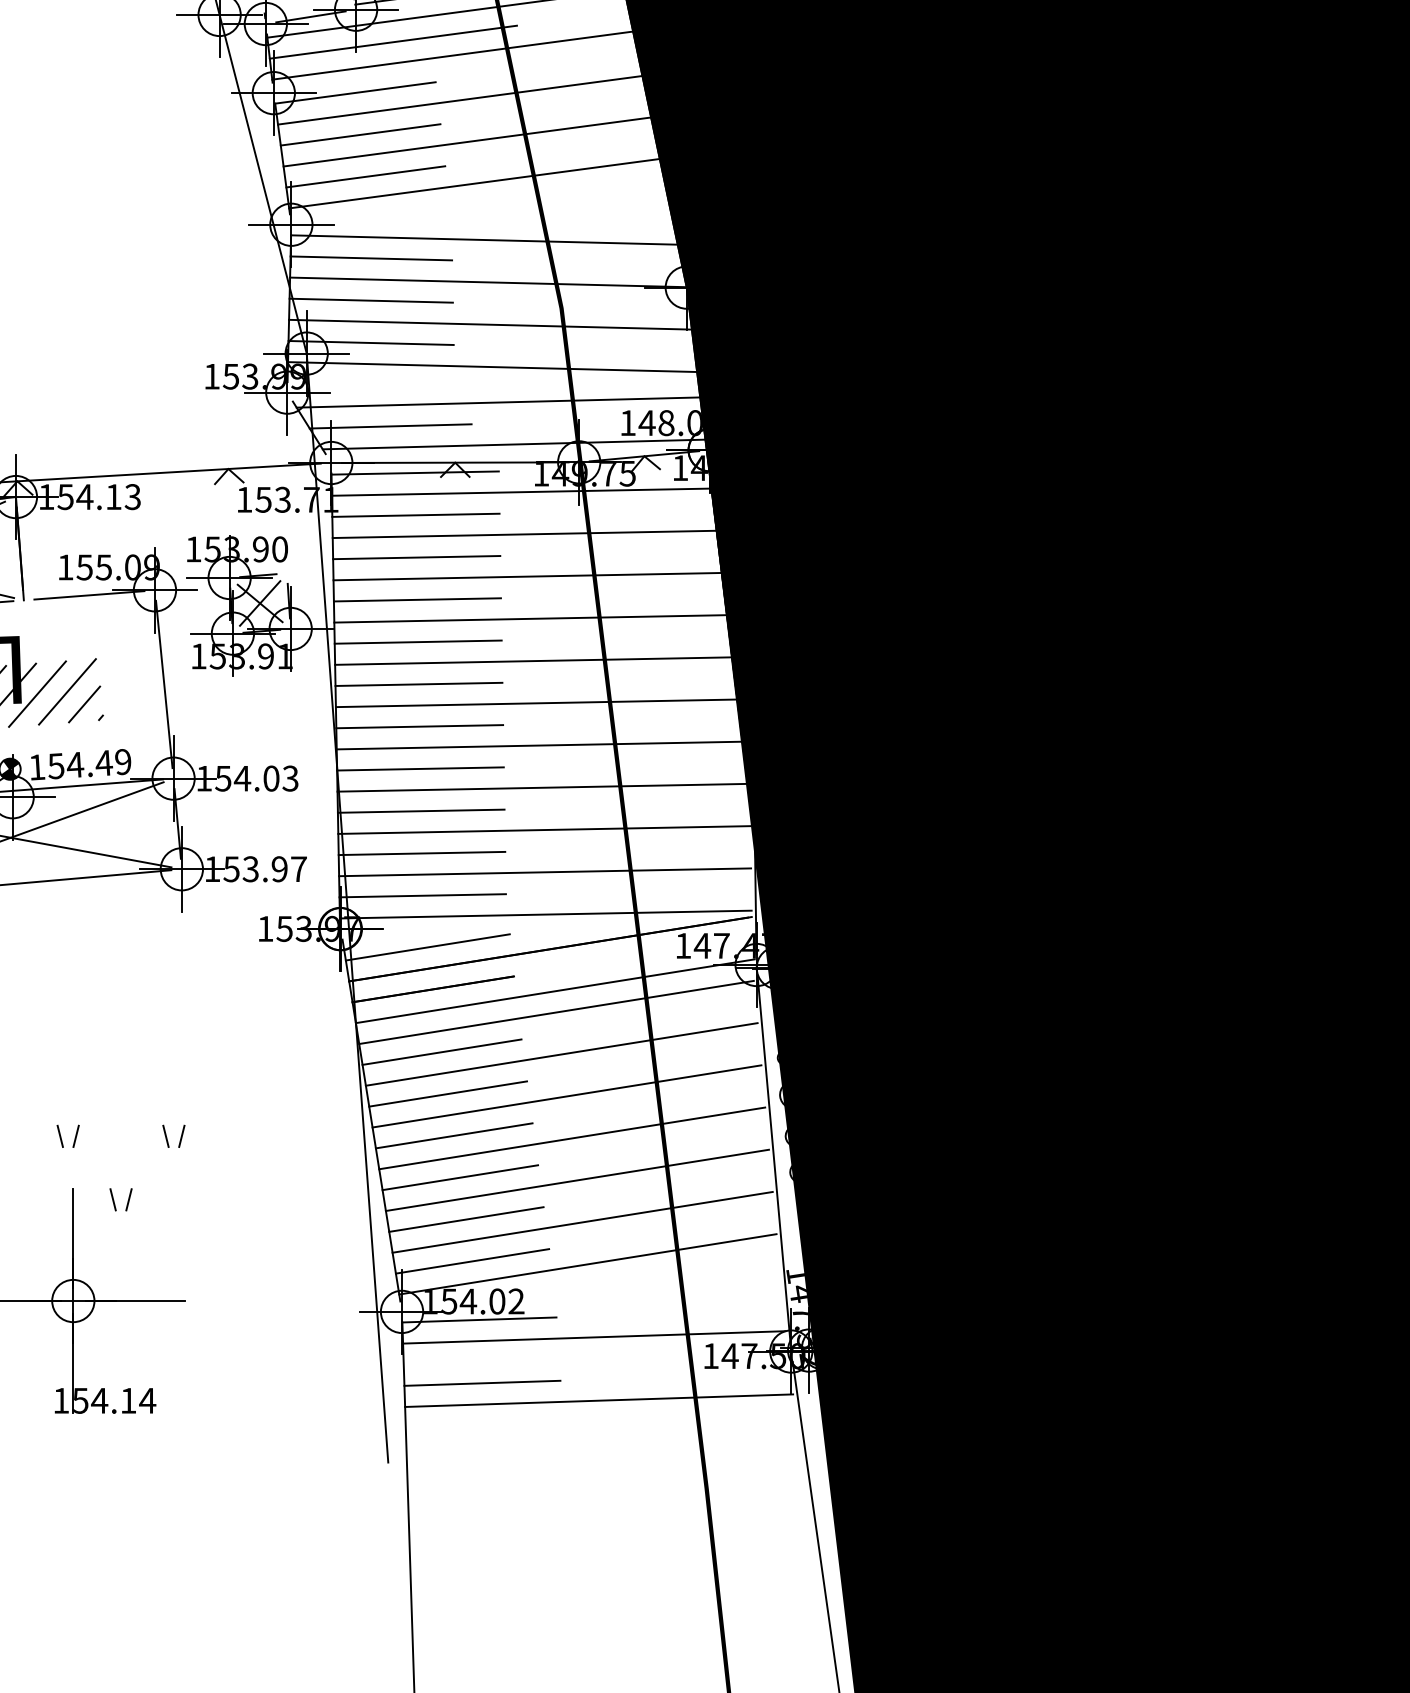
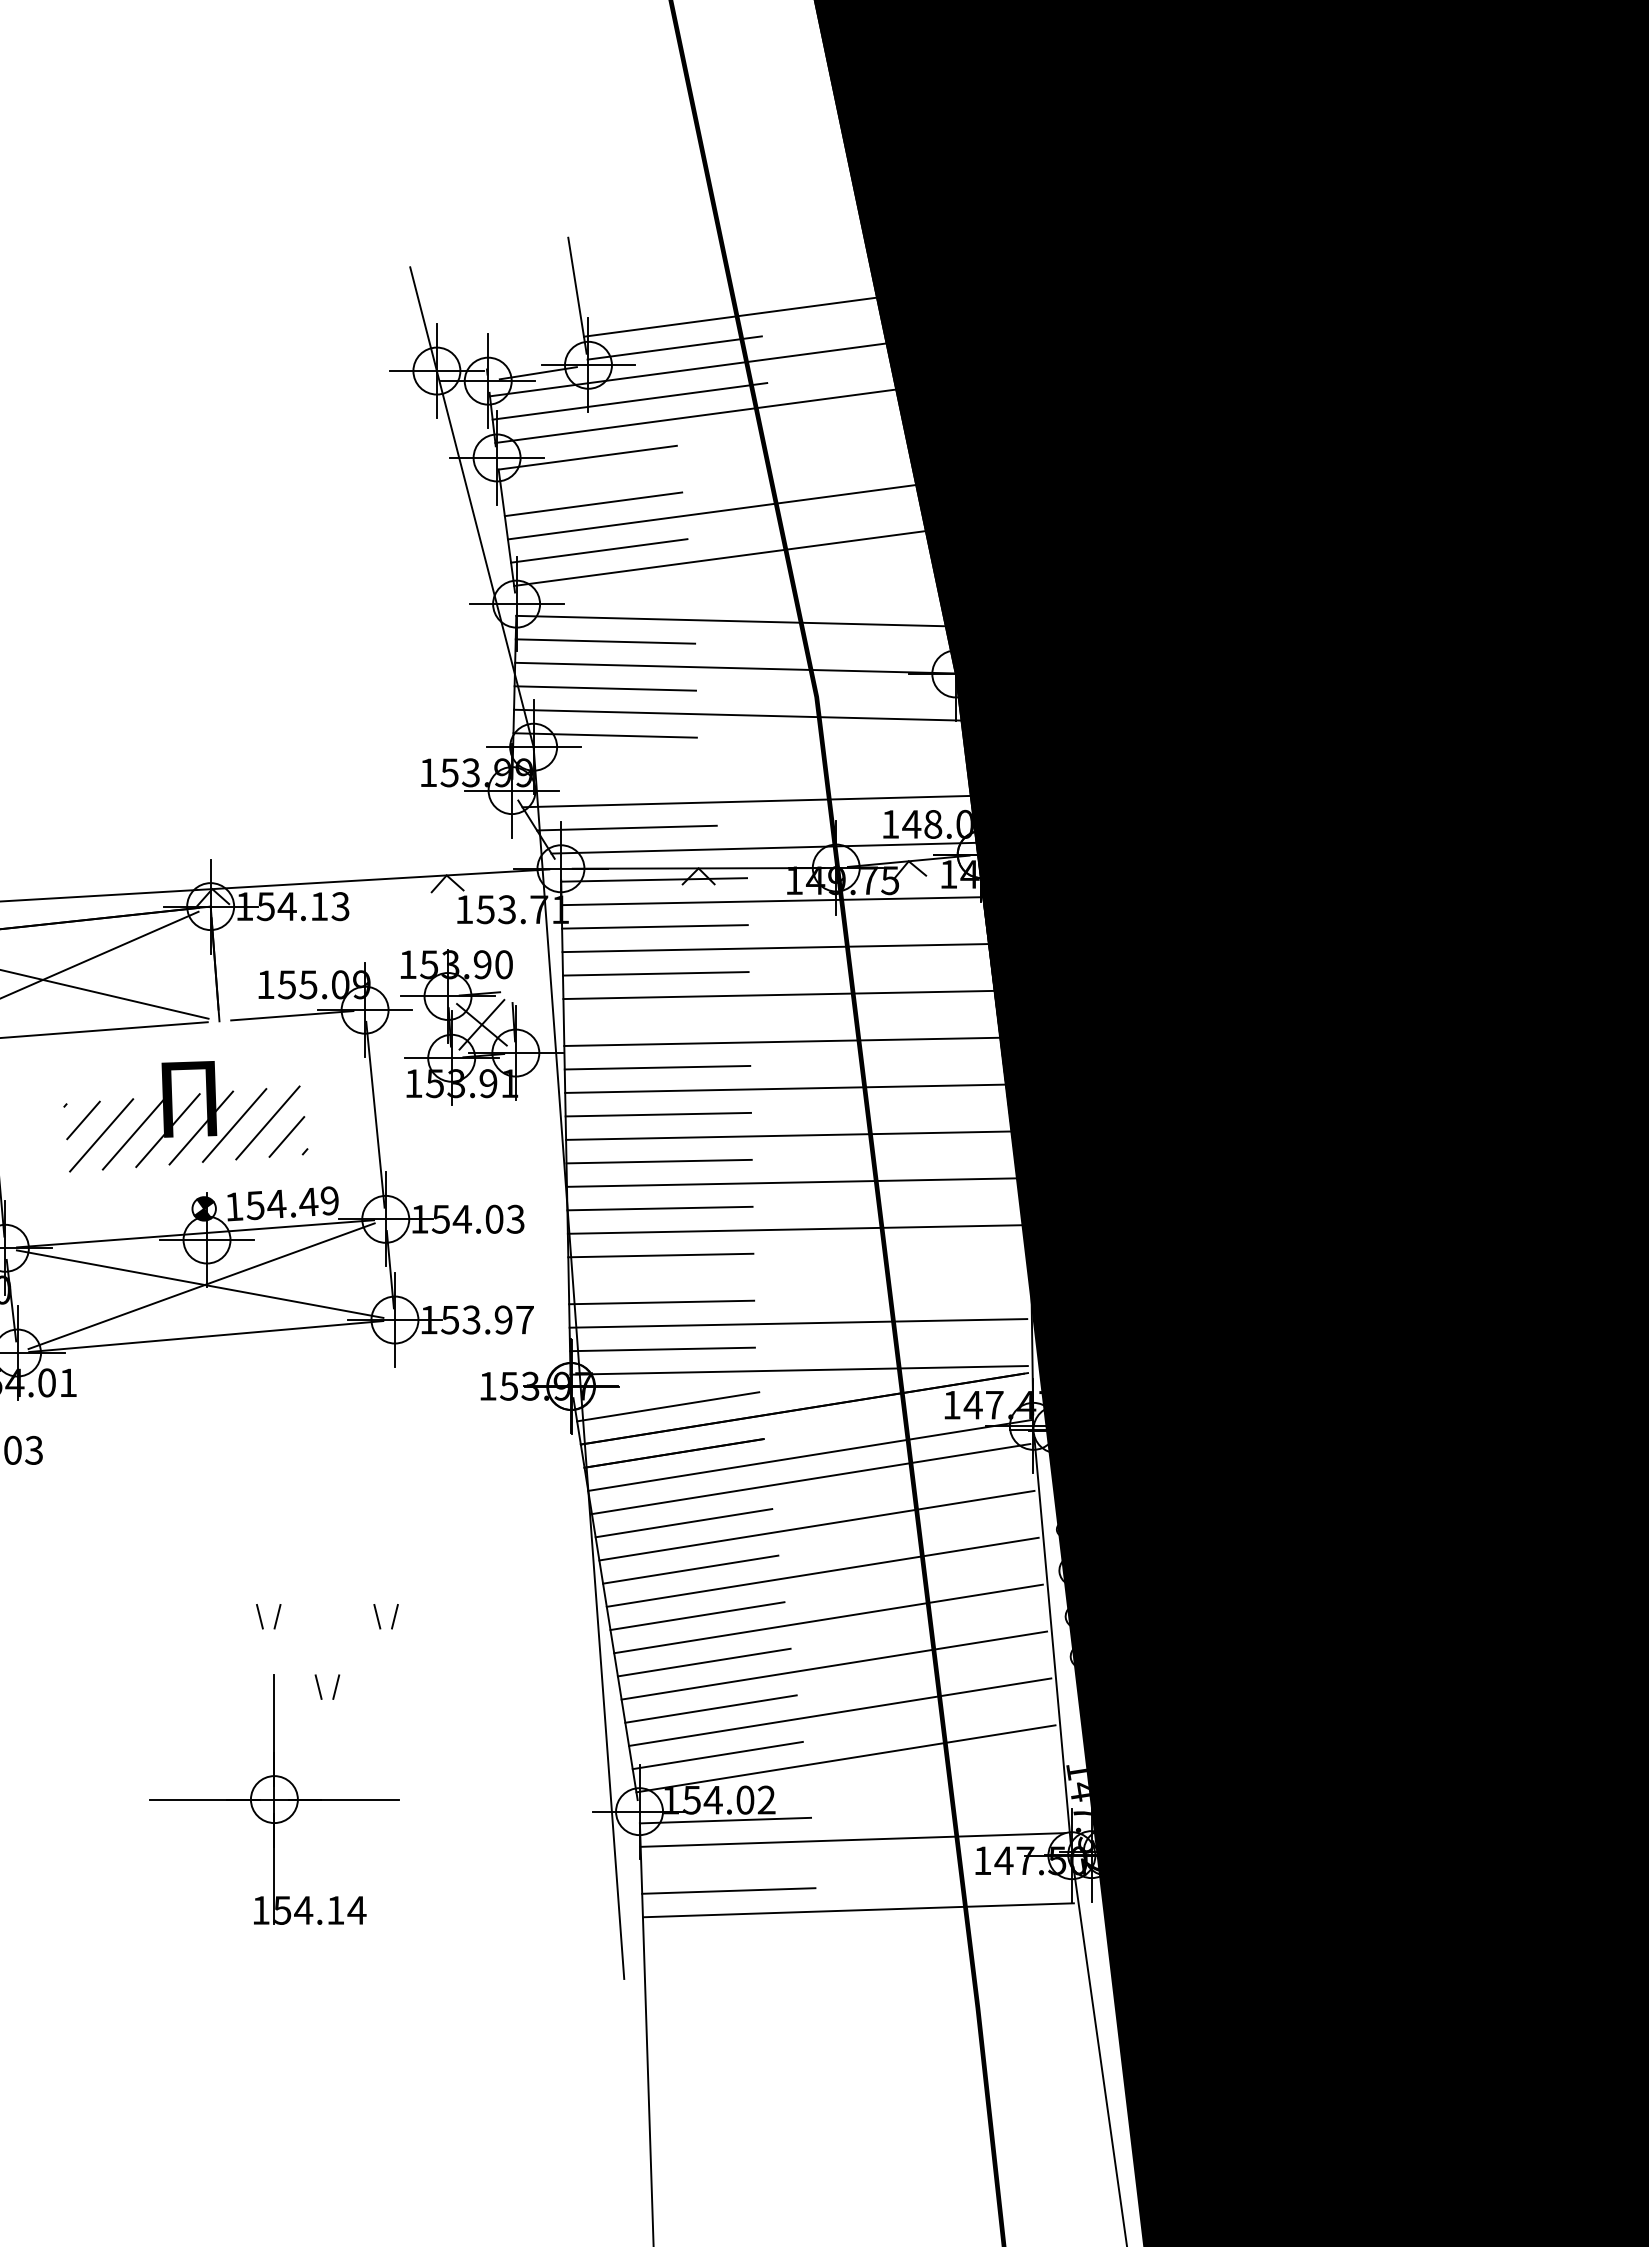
line: (475, 98) -> (721, 463), removed
line: (492, 366) -> (740, 761), removed
line: (417, 599) -> (656, 1020), removed
line: (544, 830) -> (797, 1276), removed

